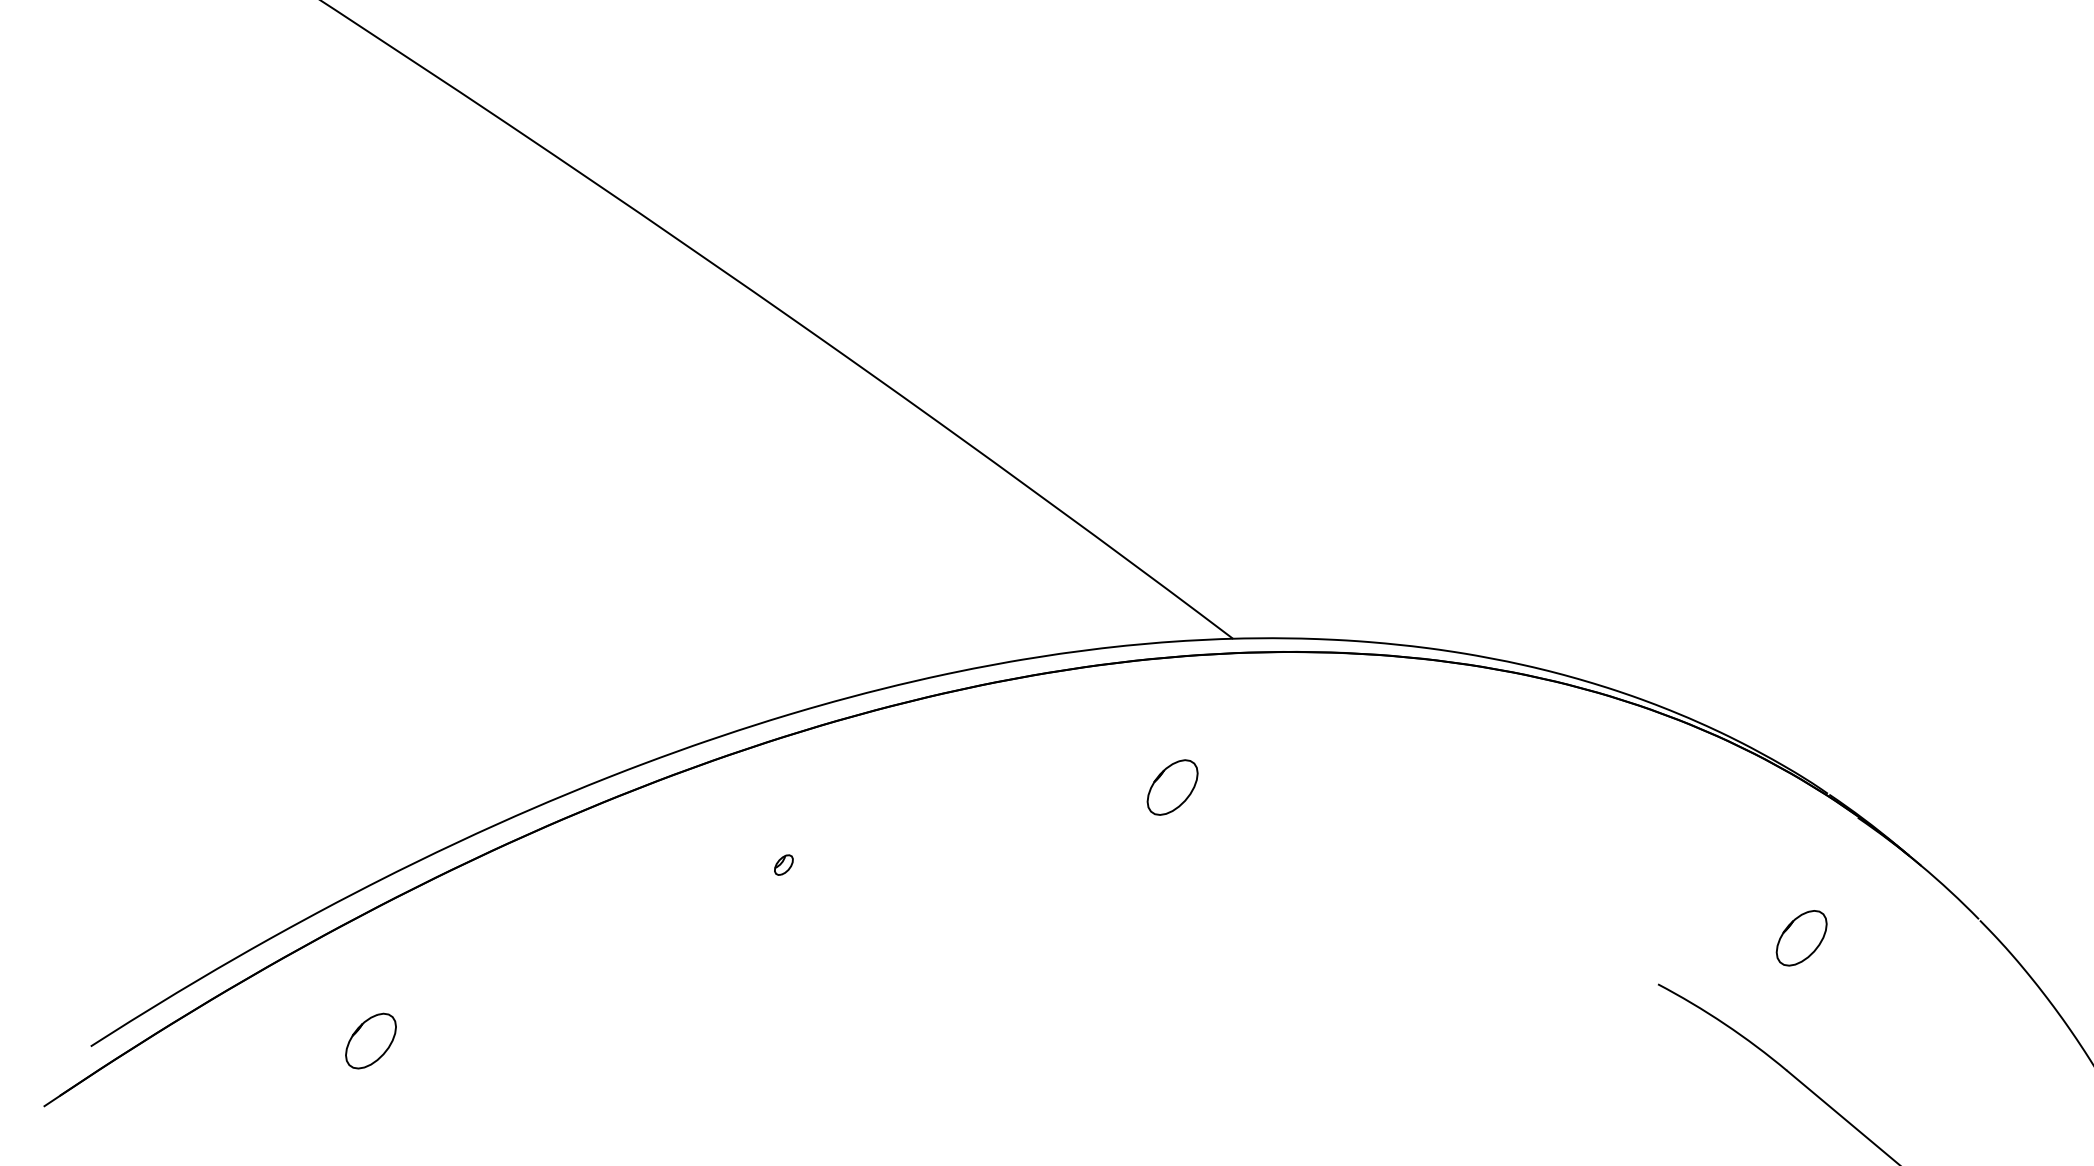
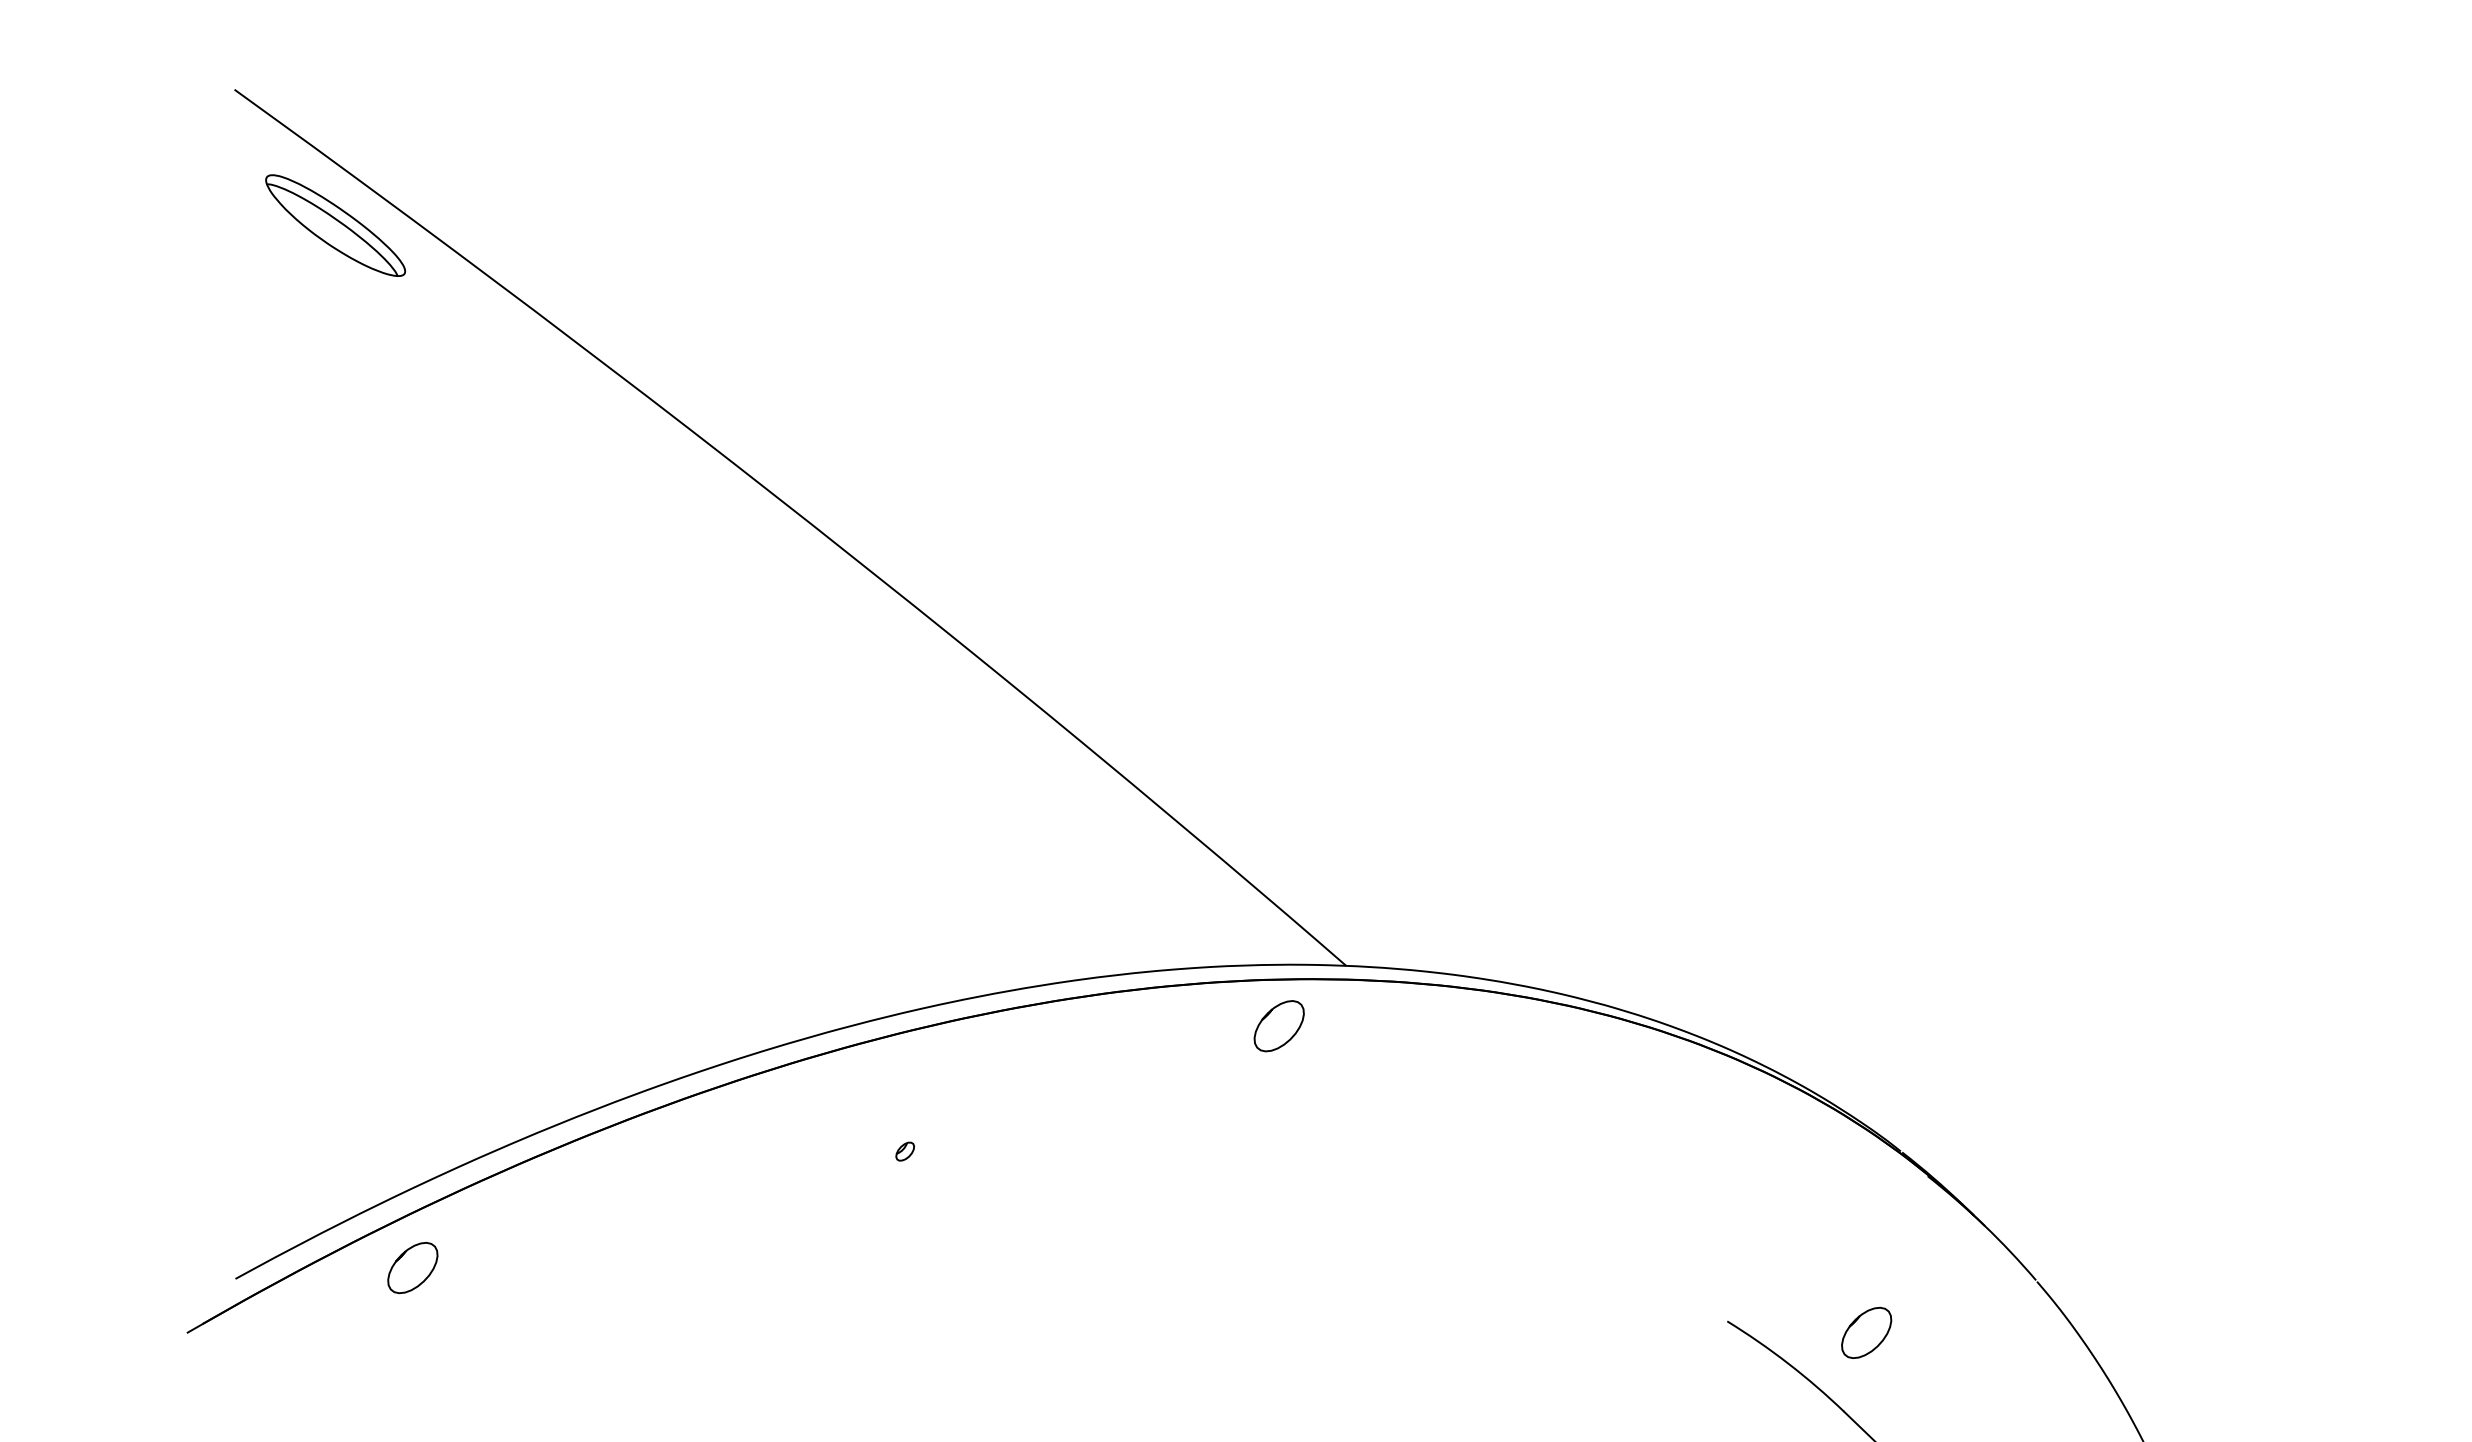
part: (1171, 787) -> (1278, 1026), moved
part: (1801, 937) -> (1866, 1332), moved
part: (370, 1040) -> (412, 1267), moved

